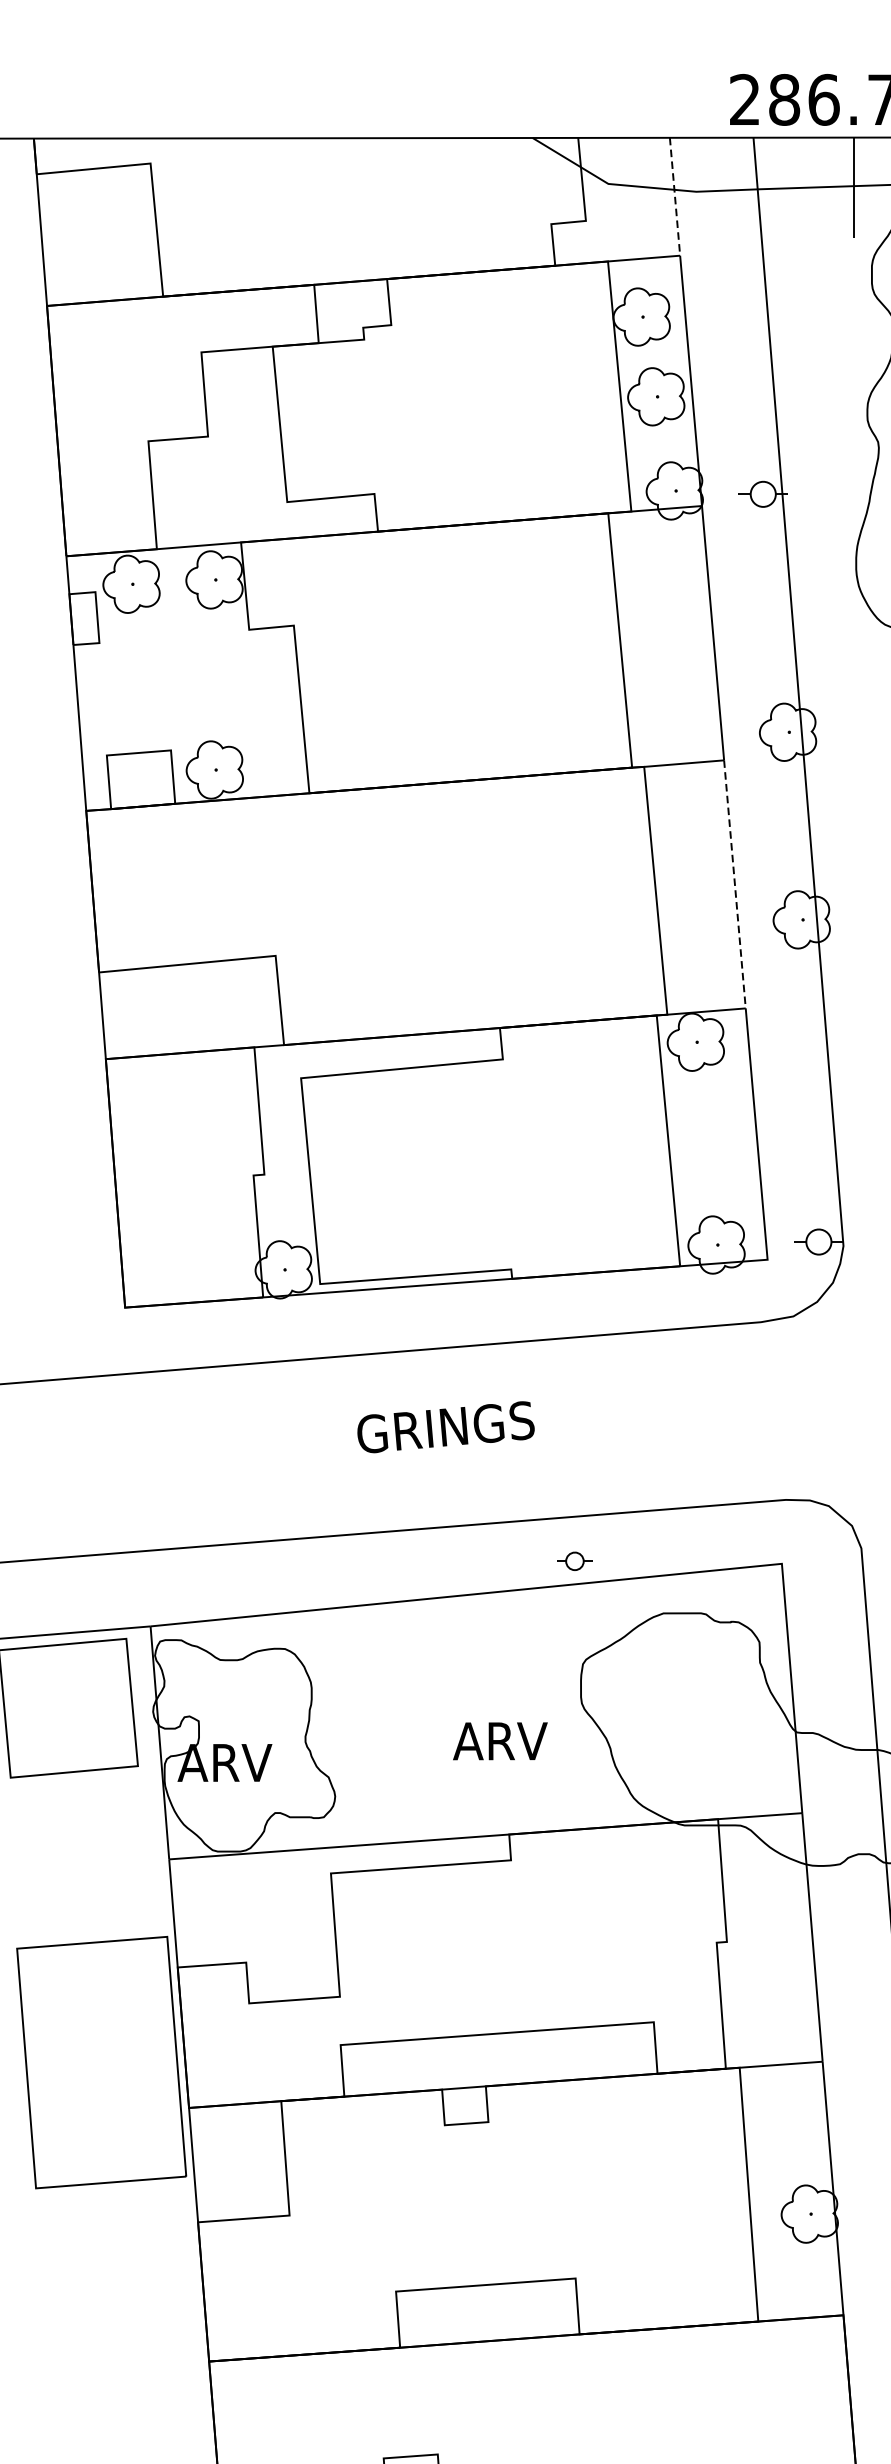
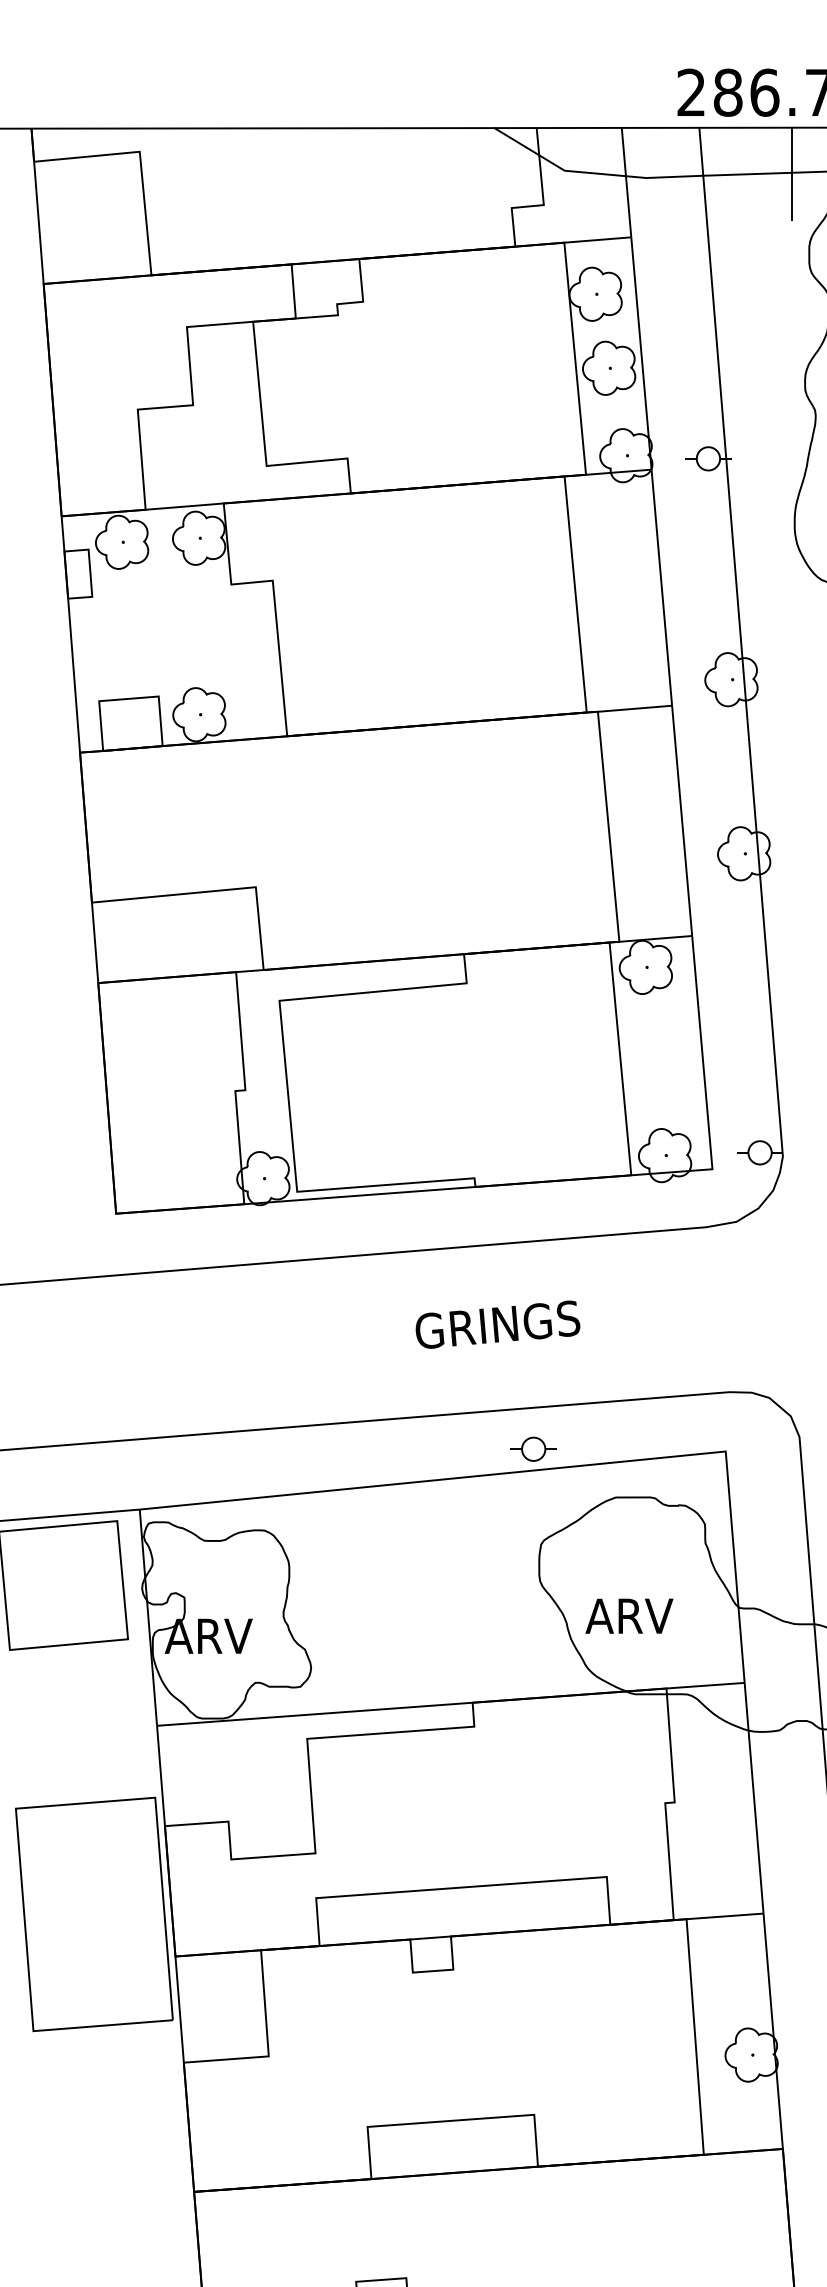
line: (674, 196) -> (626, 182), dashed -> solid
line: (735, 883) -> (682, 820), dashed -> solid
text: (445, 1427) -> (497, 1324), moved
part: (574, 1560) -> (533, 1448), size x1.43
text: (500, 1740) -> (629, 1615), moved

